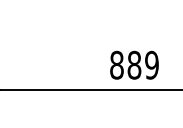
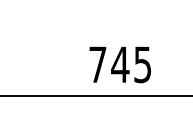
text: (134, 64) -> (120, 63), 889 -> 745

